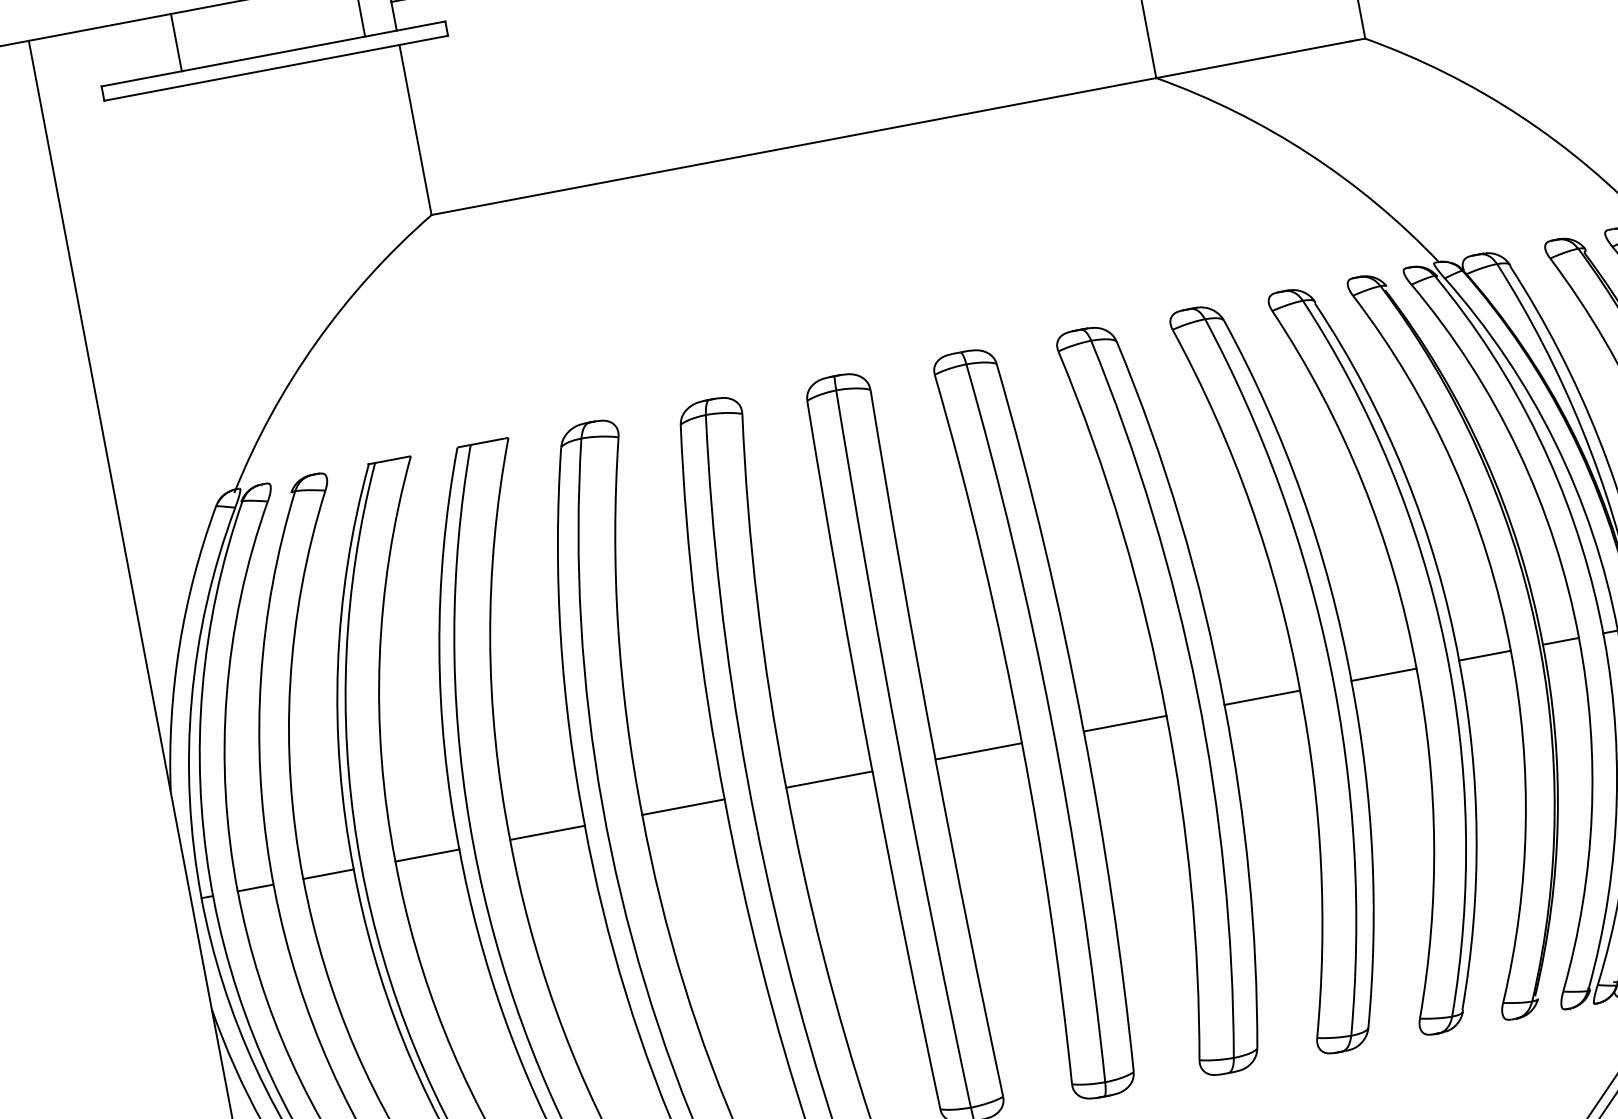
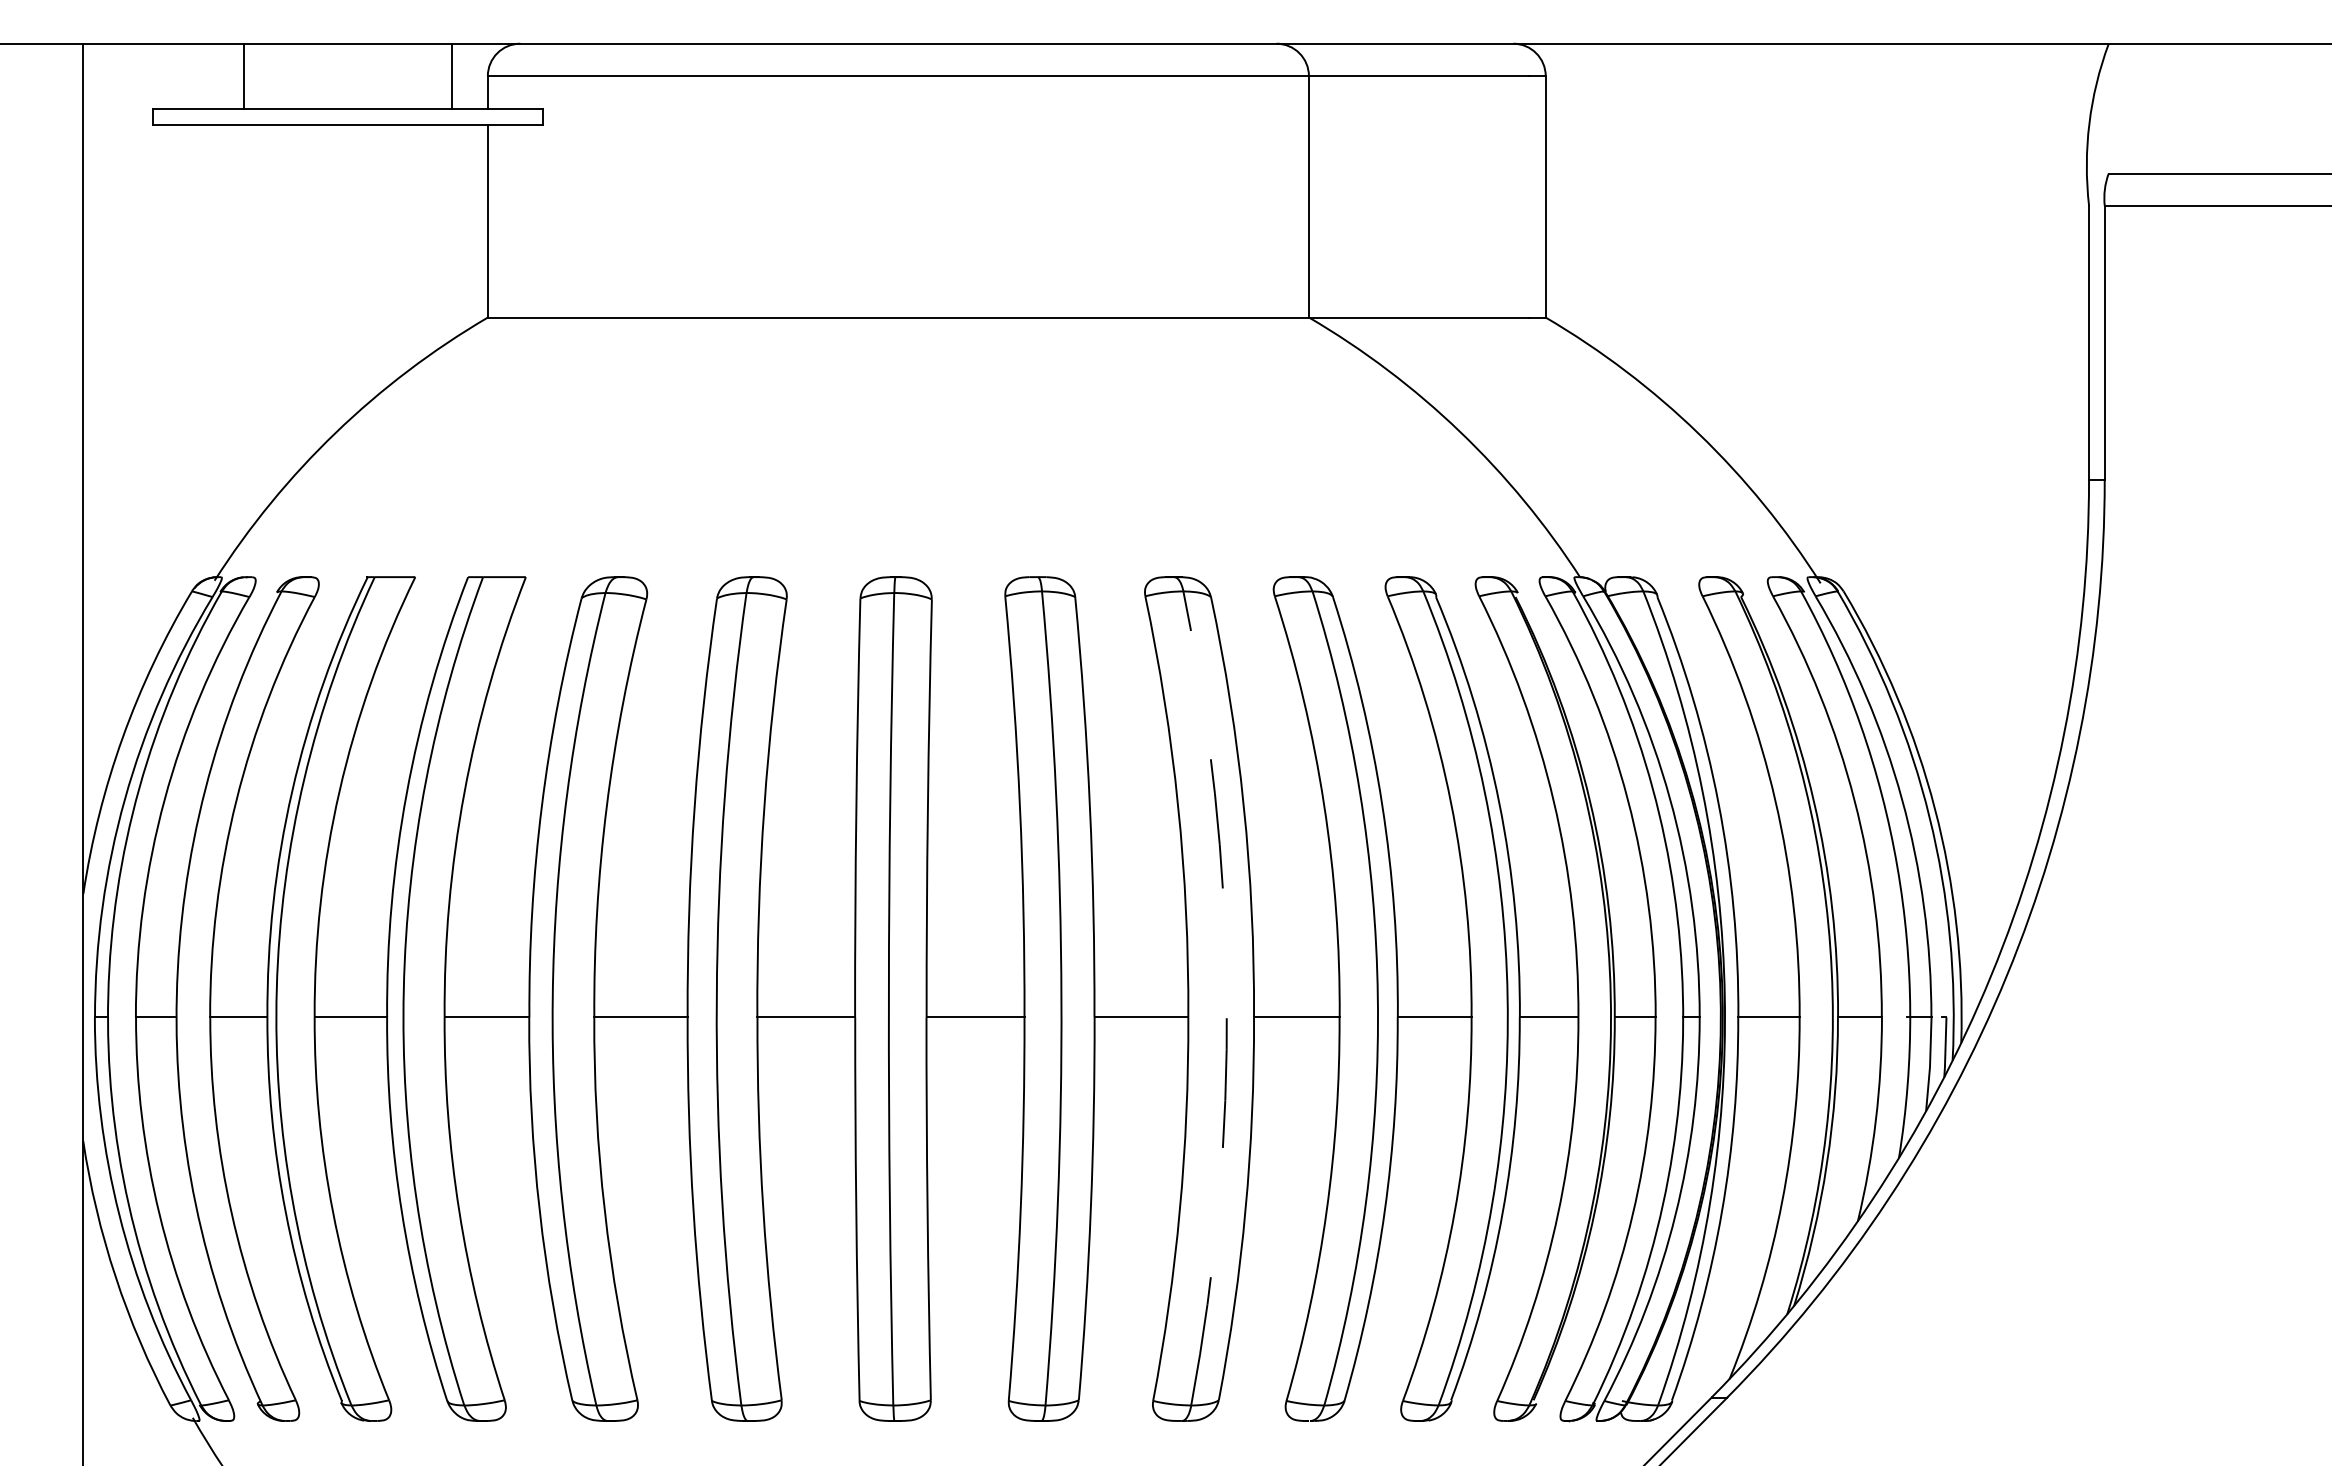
arc: (1197, 692) -> (1226, 998), solid -> dashed

